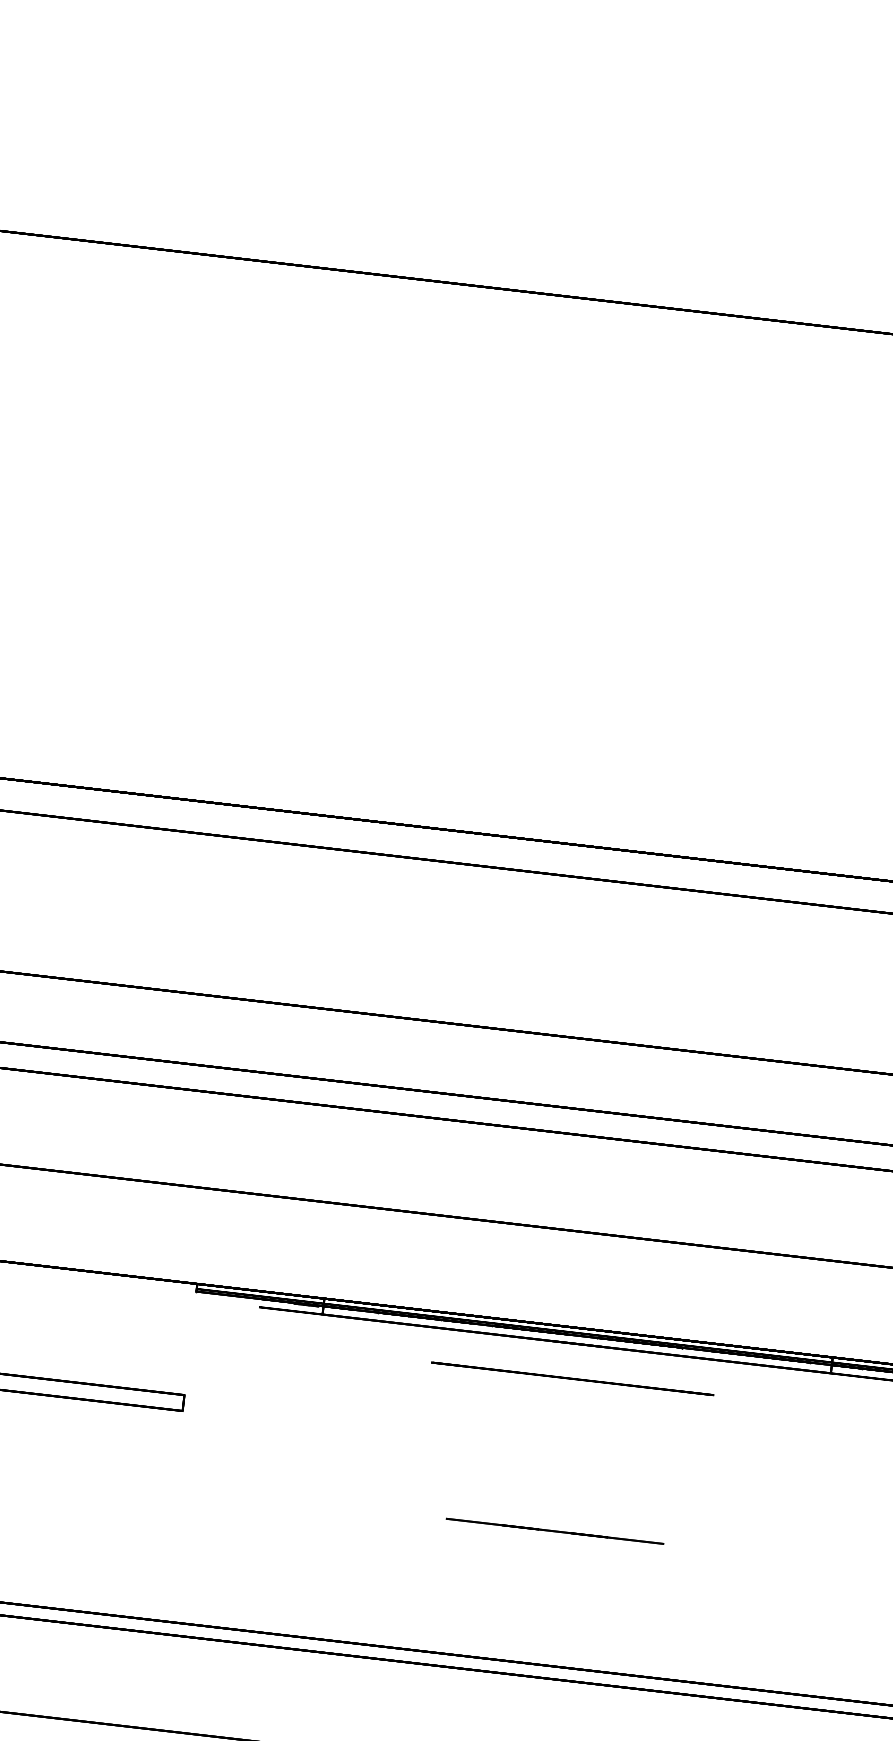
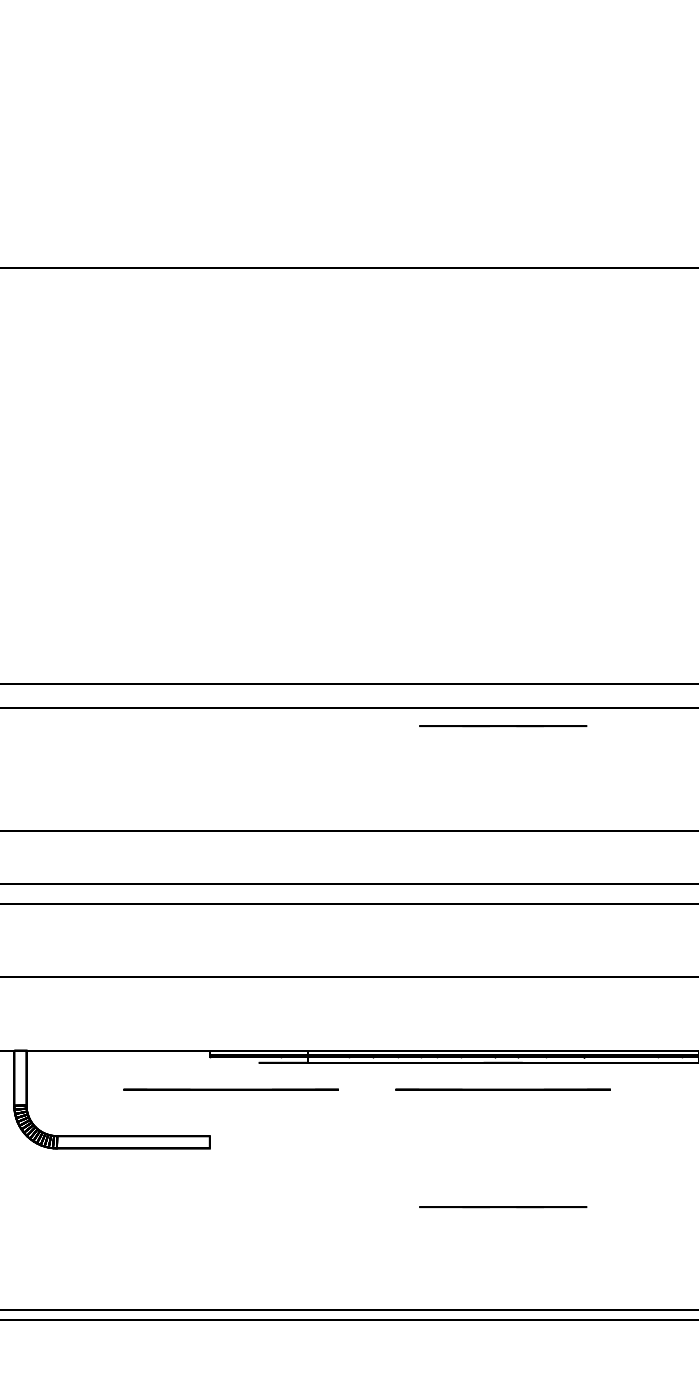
line: (627, 906) -> (503, 726), added
line: (218, 1337) -> (230, 1089), added

